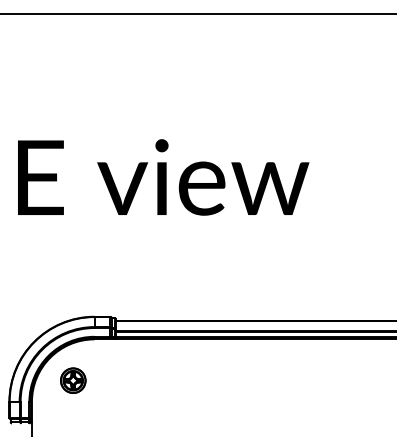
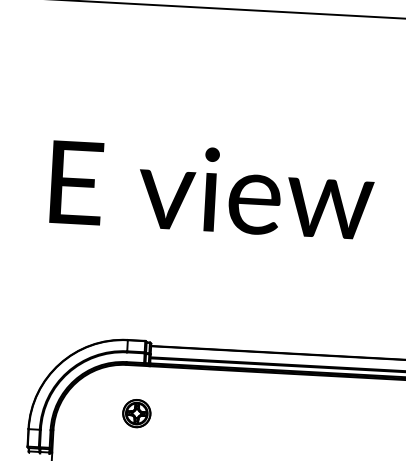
part: (73, 380) -> (137, 413), moved

